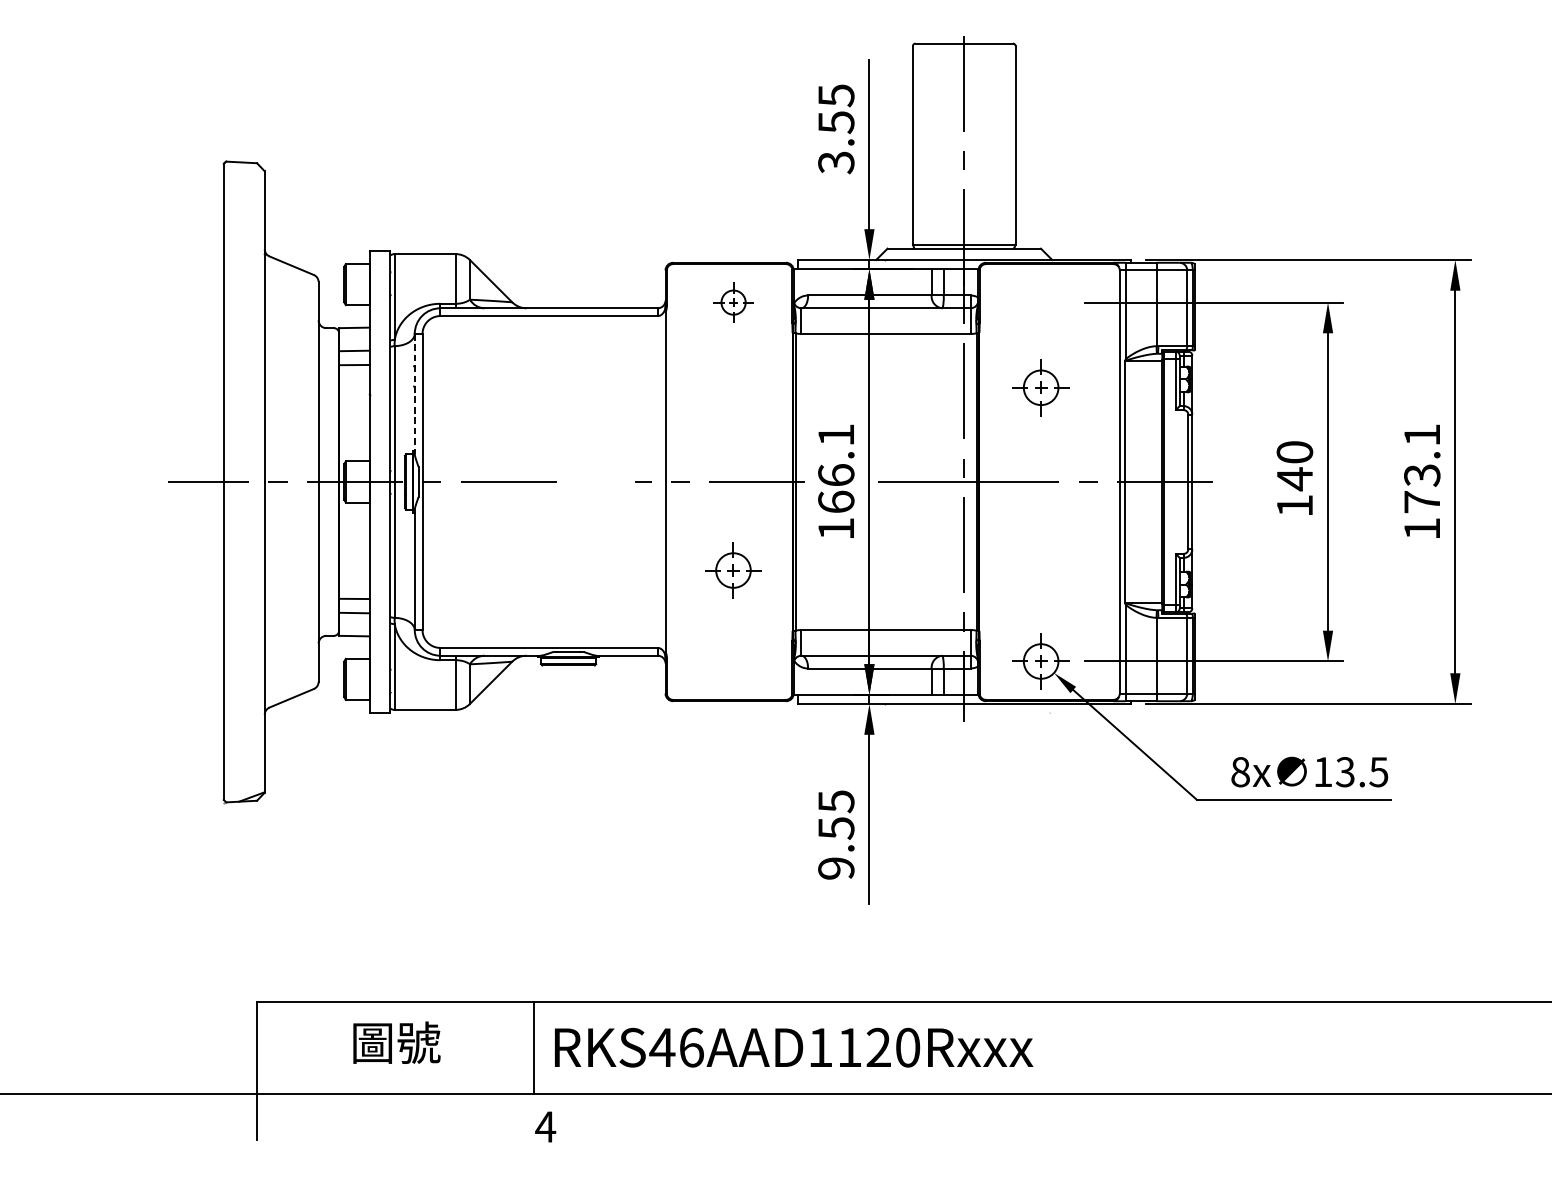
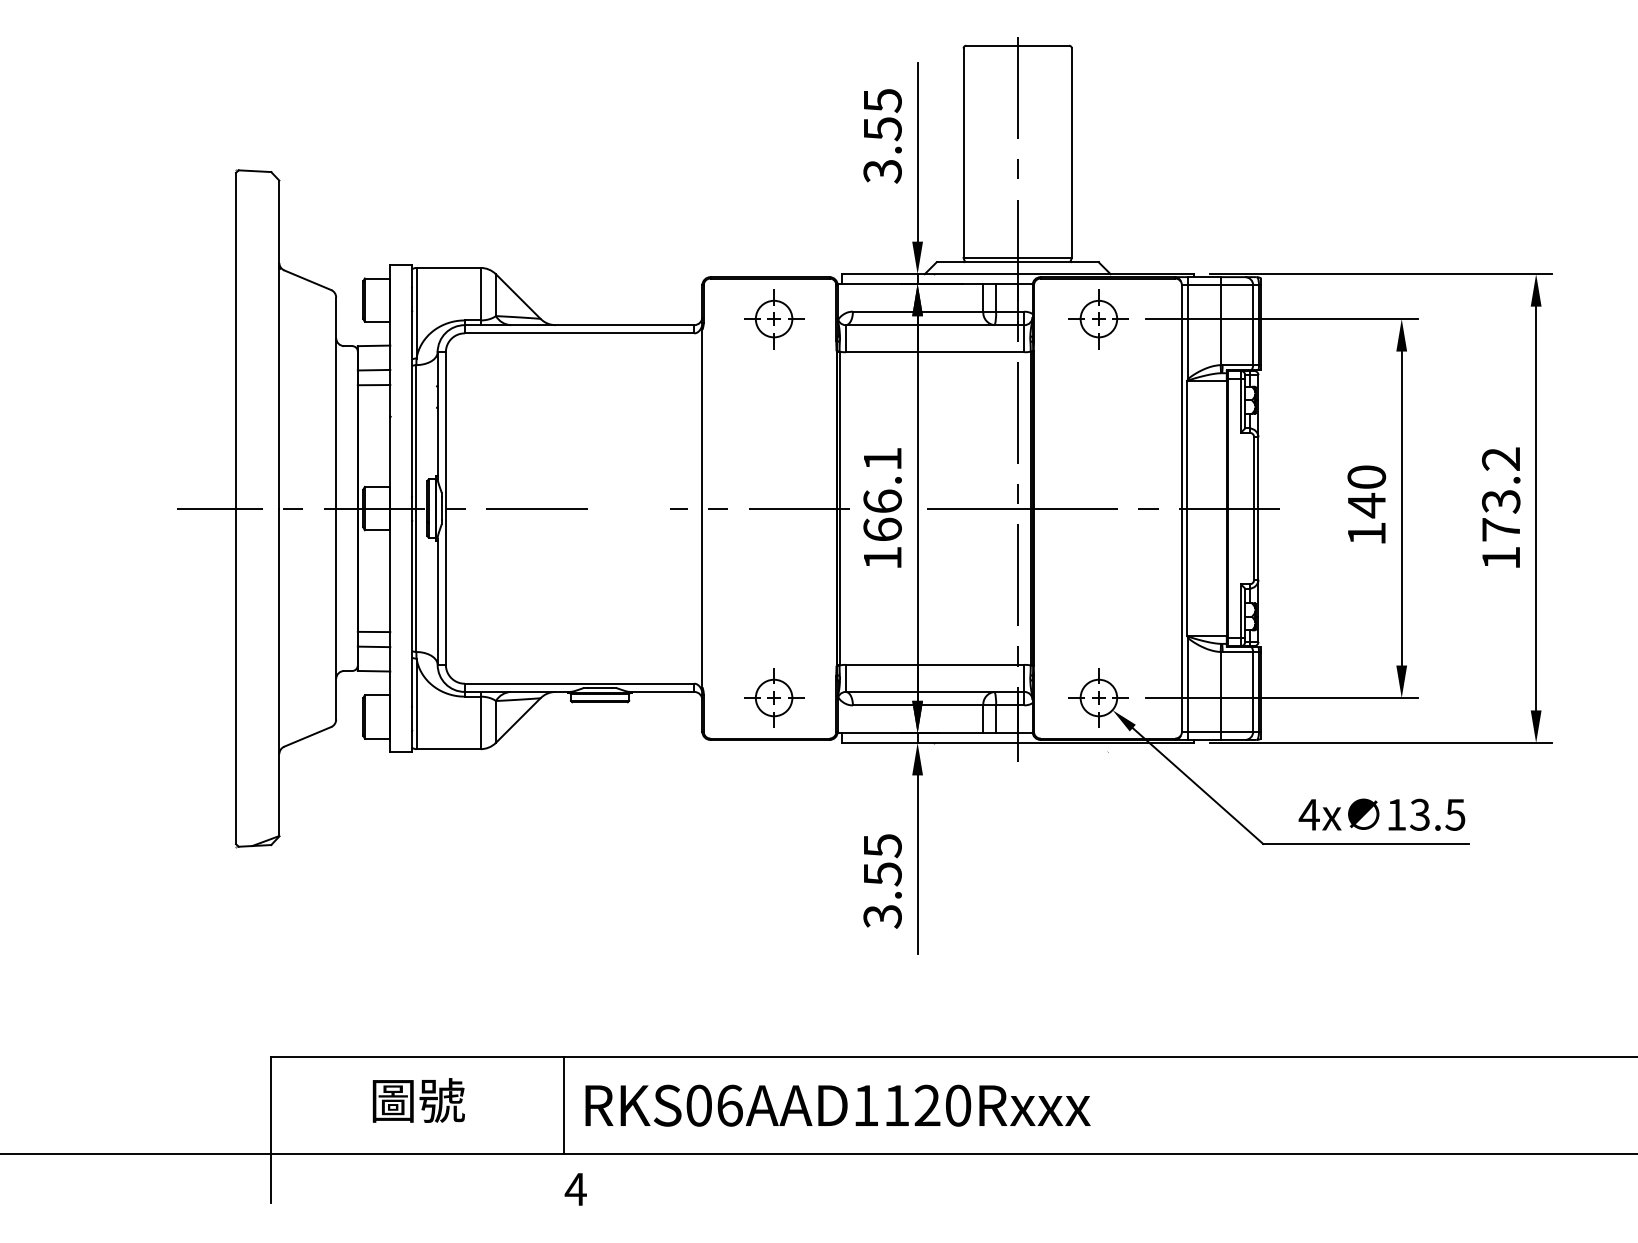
part: (733, 302) -> (774, 319), size x1.43
part: (1040, 388) -> (1098, 319), moved
line: (414, 393) -> (437, 415), dashed -> solid
text: (1421, 434) -> (1500, 458), 173.1 -> 173.2
part: (733, 570) -> (774, 697), moved
text: (1239, 771) -> (1308, 814), 8x -> 4x
text: (836, 868) -> (882, 916), 9.55 -> 3.55
text: (661, 1047) -> (698, 1105), RKS46AAD1120Rxxx -> RKS06AAD1120Rxxx

